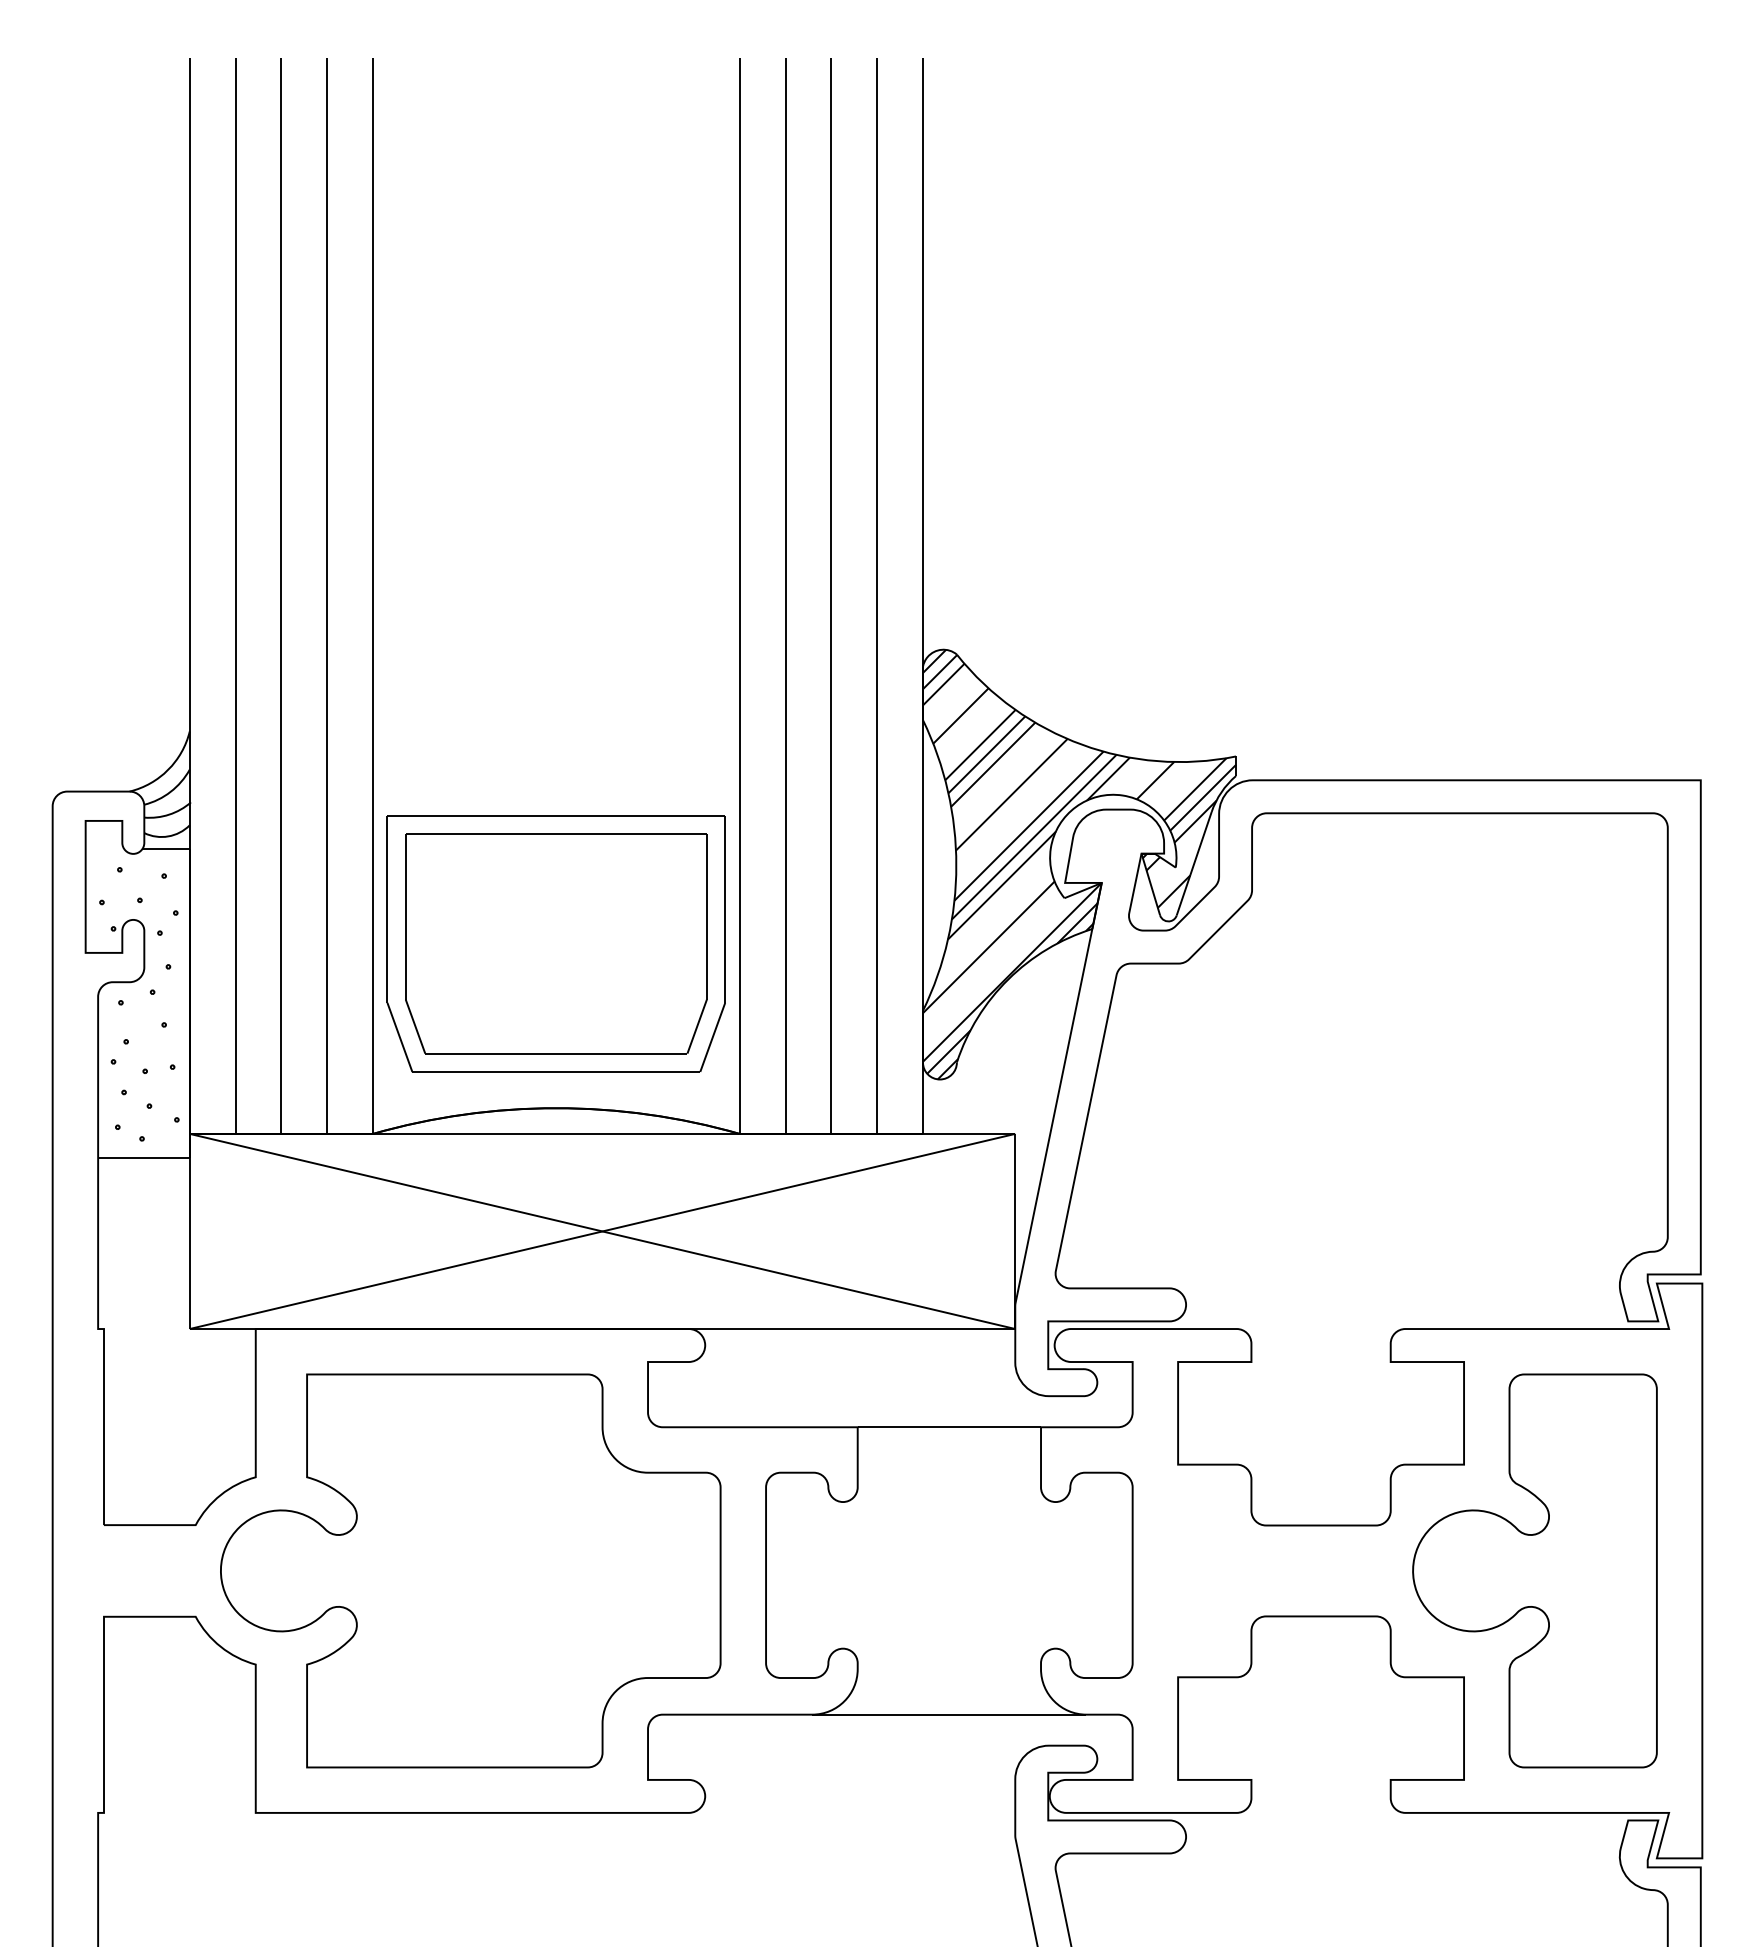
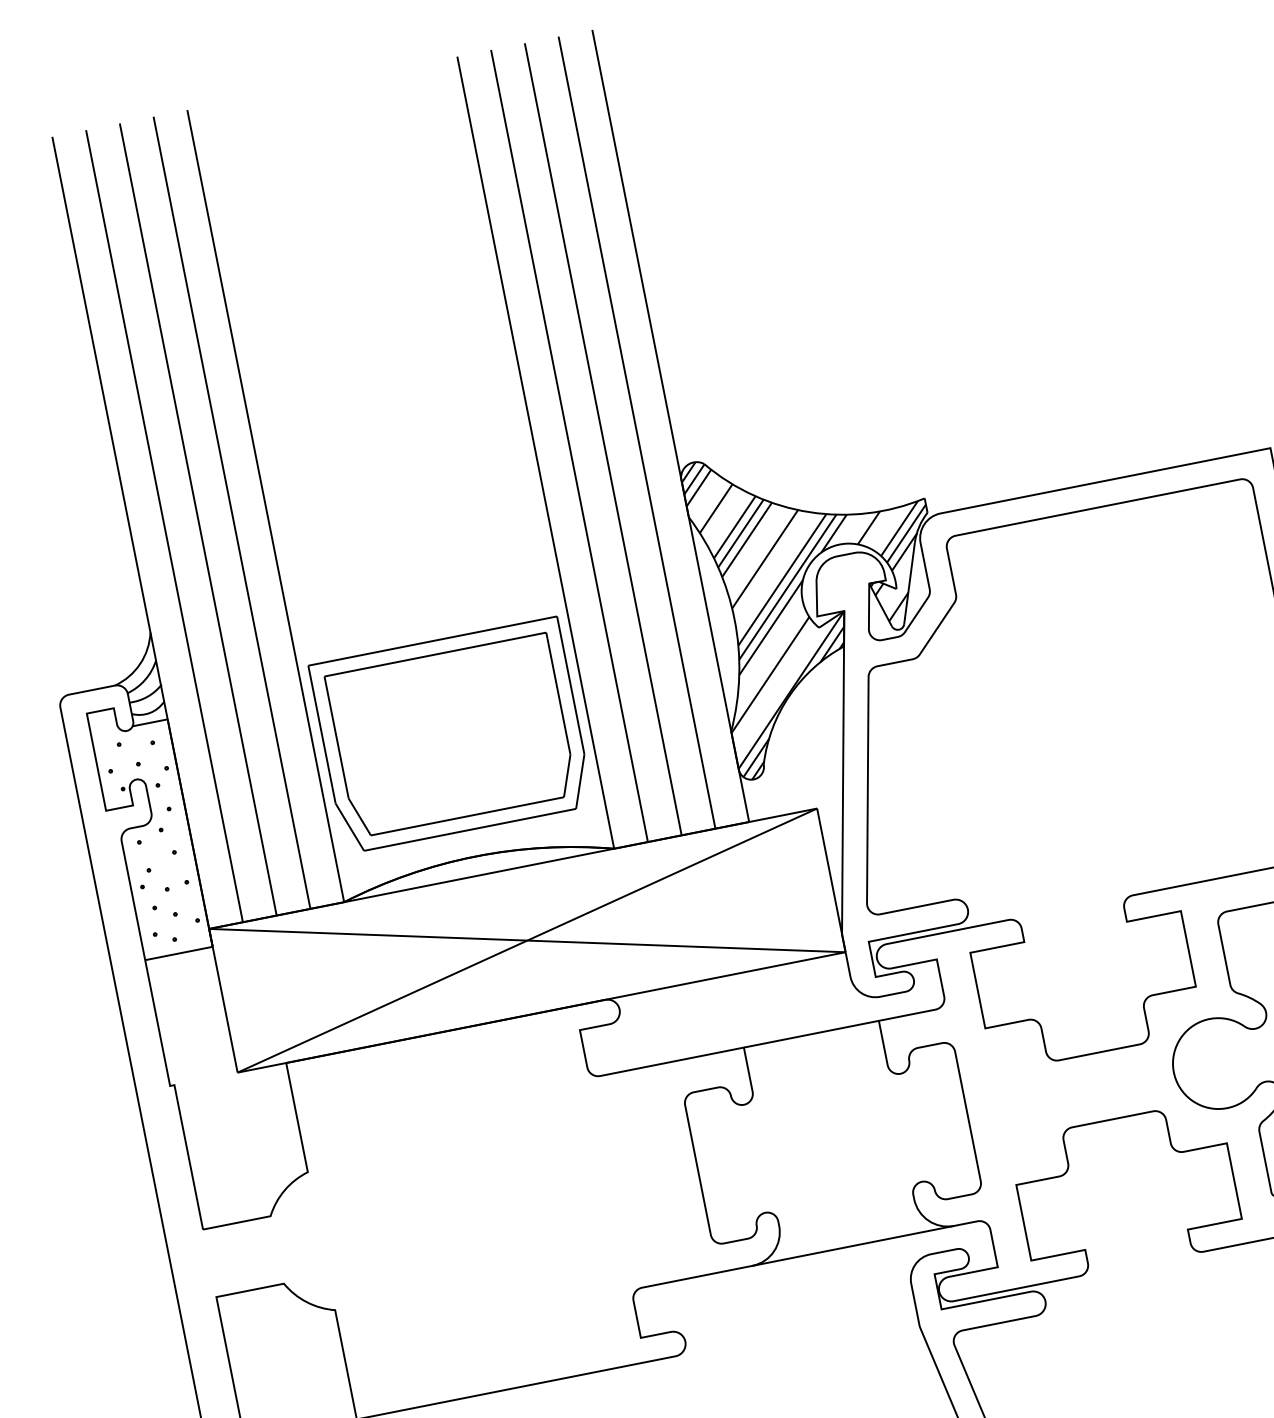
part: (470, 1570) -> (479, 1209), removed

